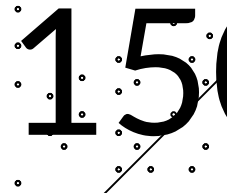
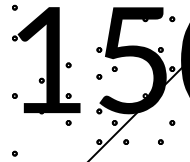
part: (209, 35) -> (172, 18), moved
part: (17, 84) -> (14, 96), moved
part: (63, 146) -> (68, 122), moved

